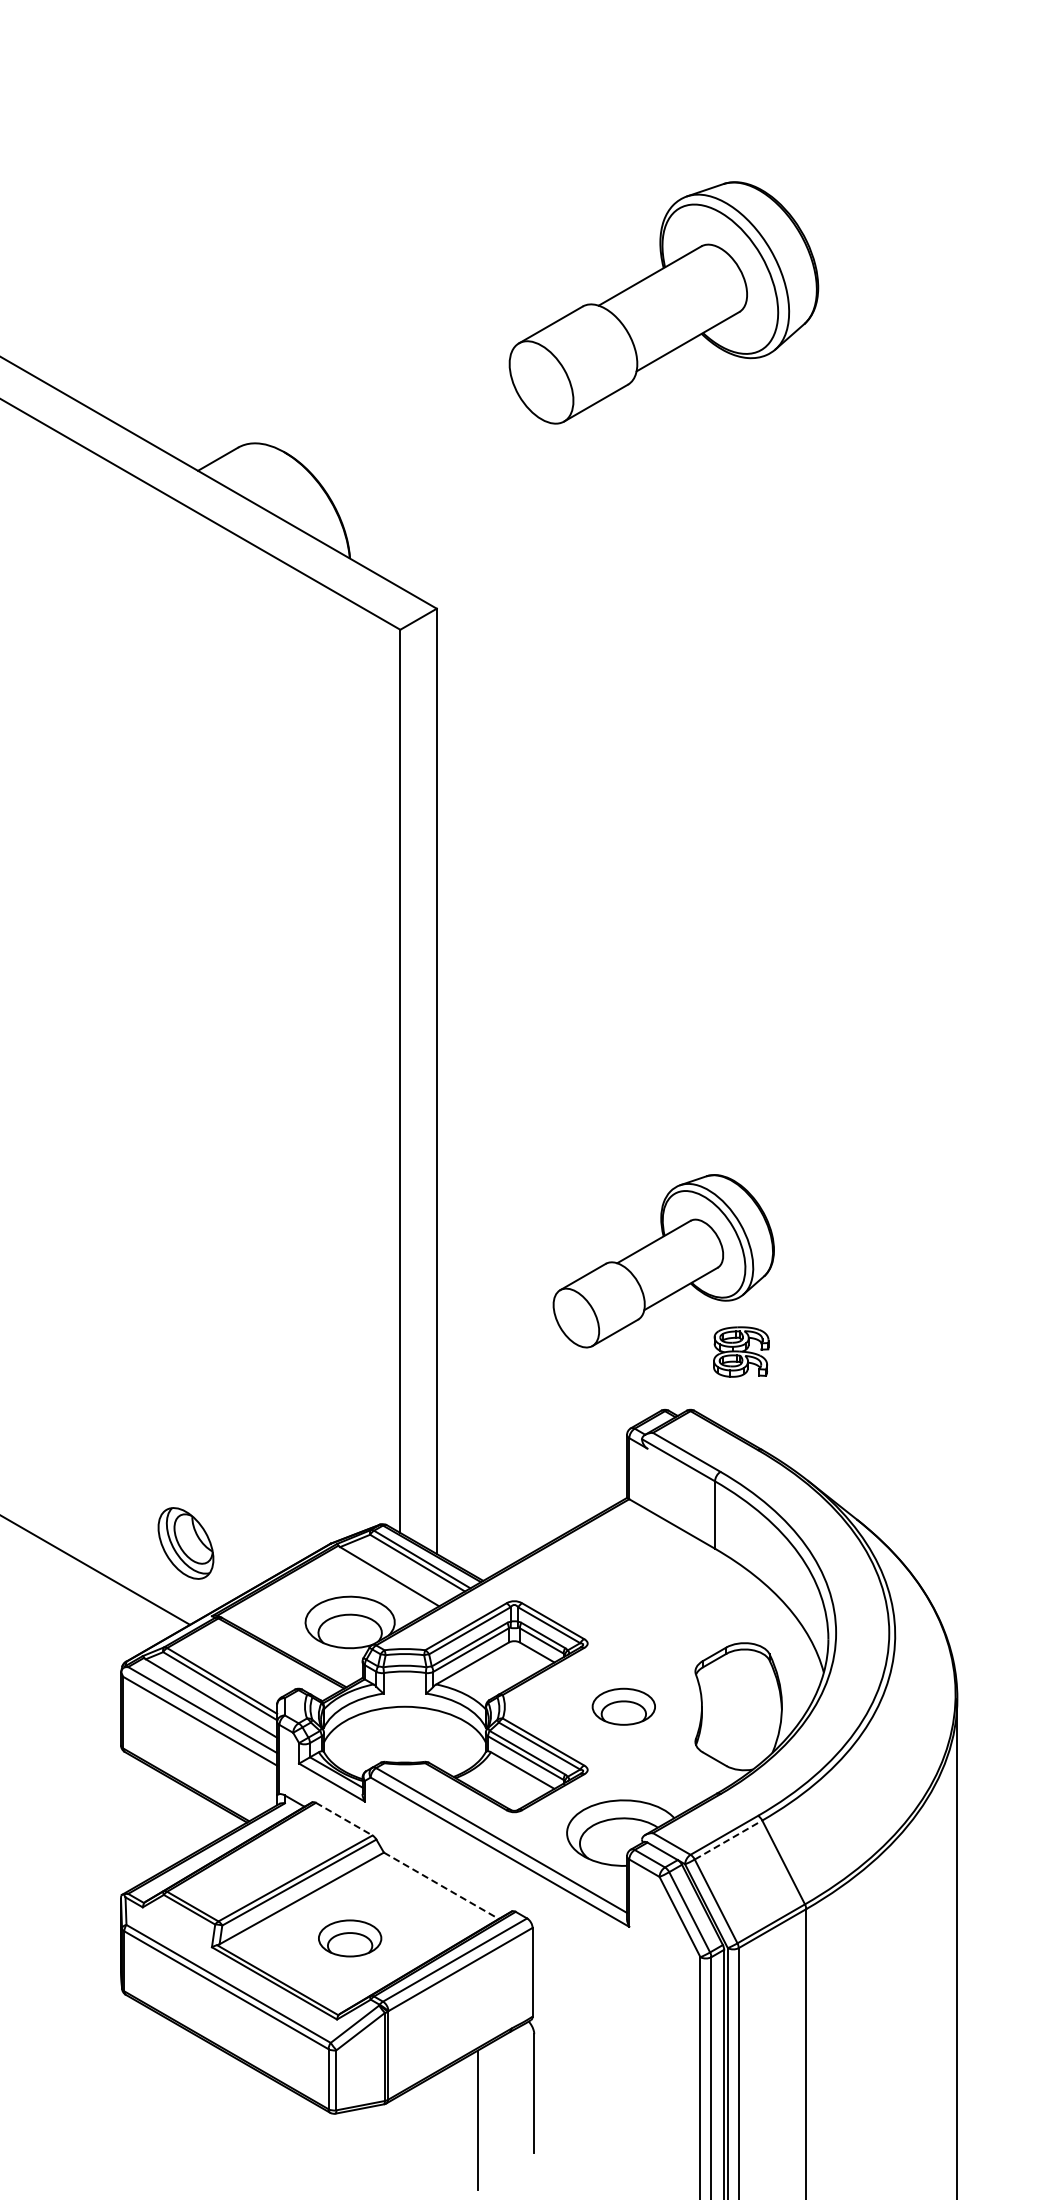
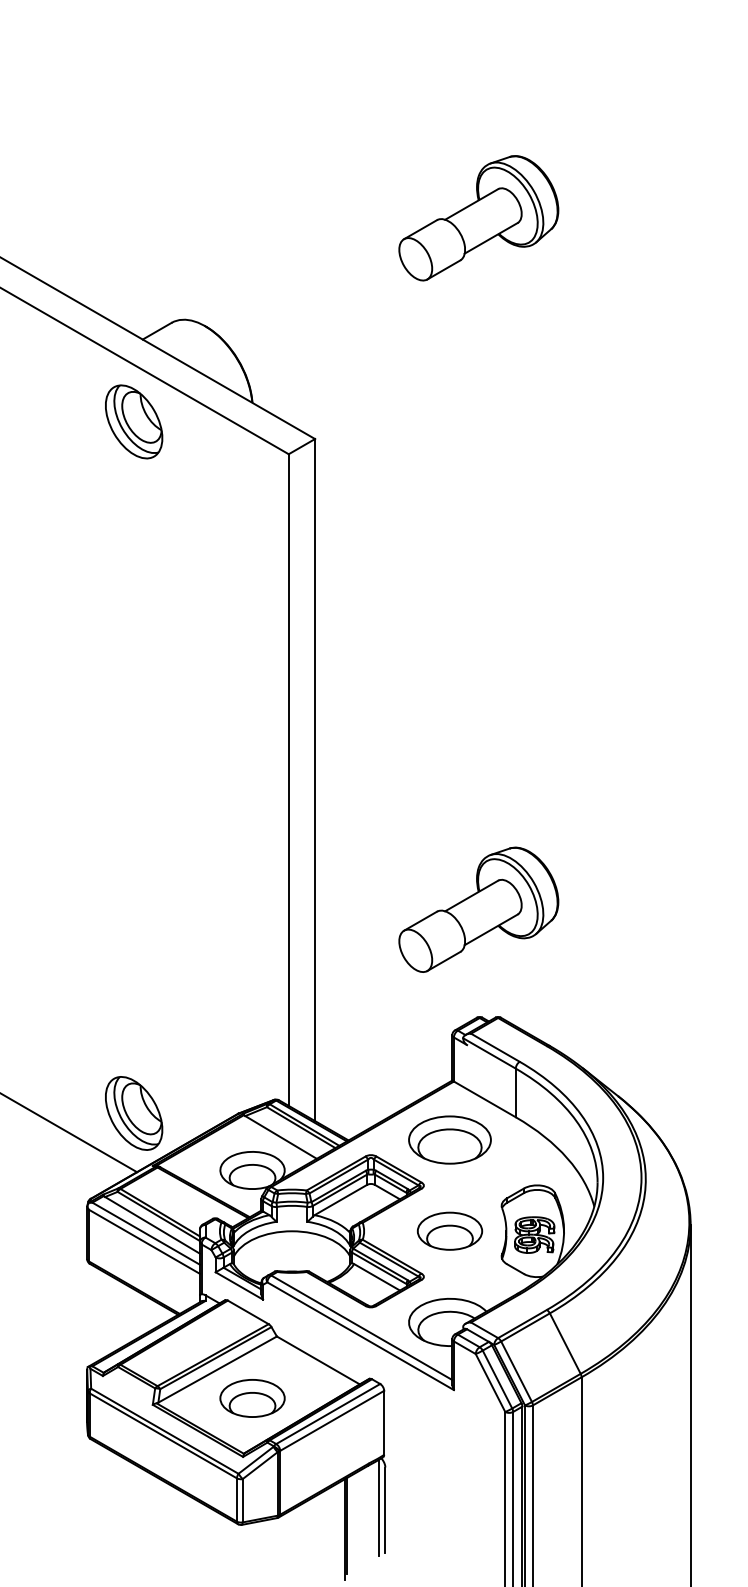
part: (663, 302) -> (478, 218), size x0.71
part: (185, 584) -> (133, 421), added
part: (741, 1351) -> (534, 1234), moved
part: (185, 1543) -> (133, 1113), size x1.43
part: (623, 1579) -> (449, 1139), added
part: (623, 1706) -> (449, 1231), size x1.43
line: (344, 1819) -> (248, 1312), dashed -> solid
line: (728, 1840) -> (525, 1327), dashed -> solid
line: (441, 1886) -> (318, 1360), dashed -> solid
part: (349, 1938) -> (252, 1398), size x1.43
line: (525, 2090) -> (379, 1508), added
line: (481, 2115) -> (347, 1526), added

